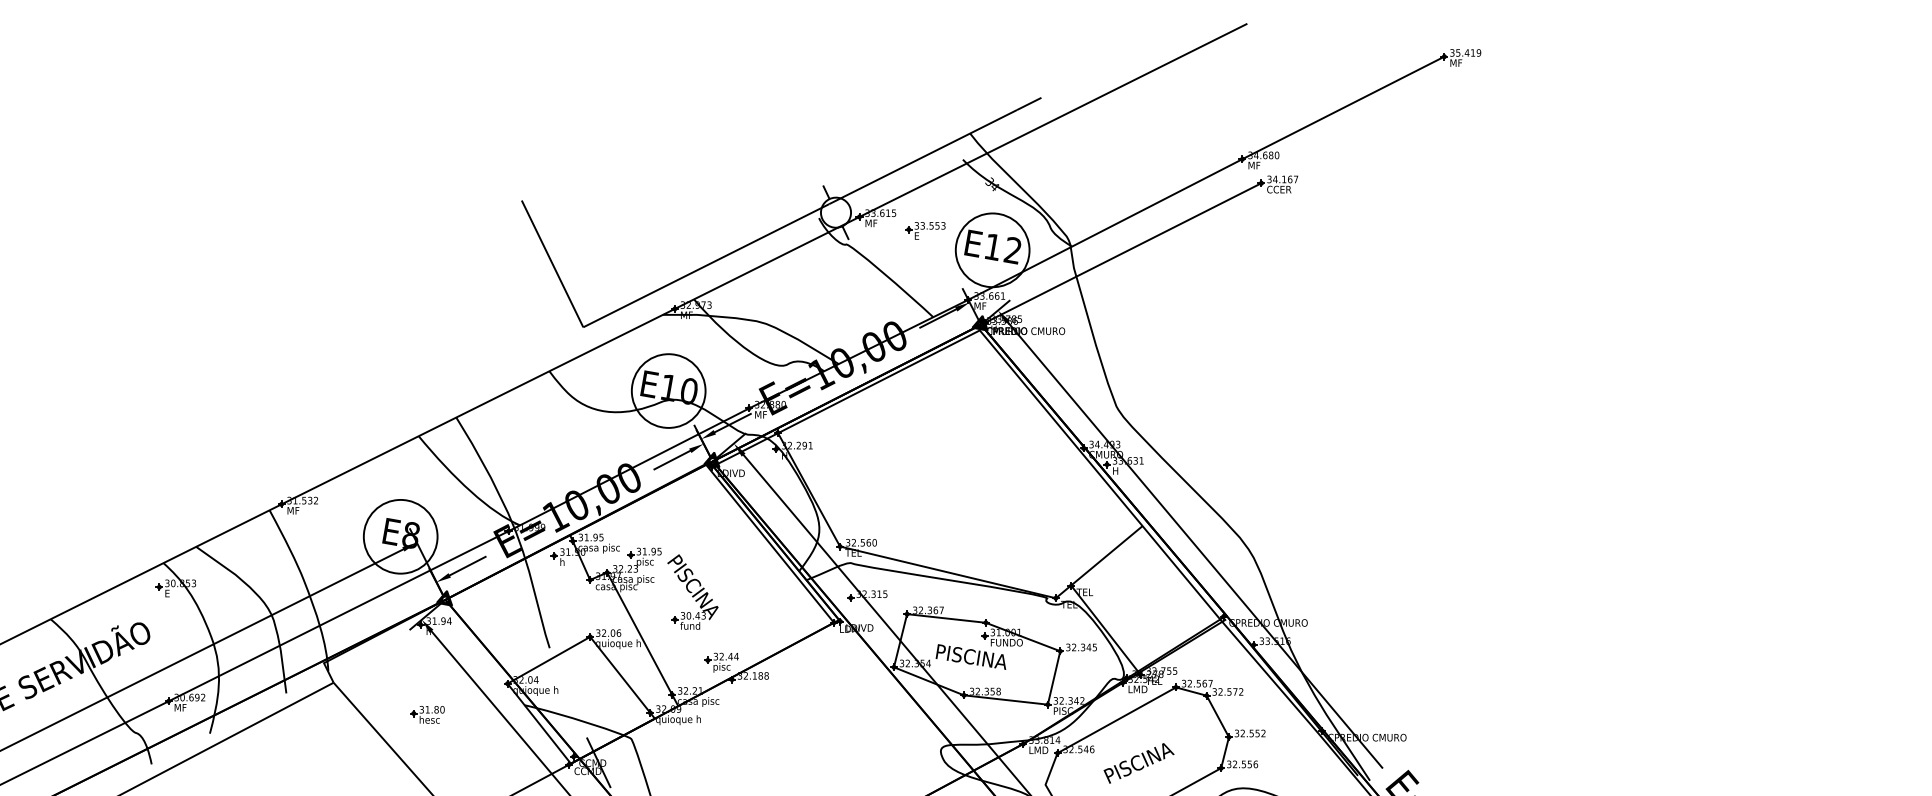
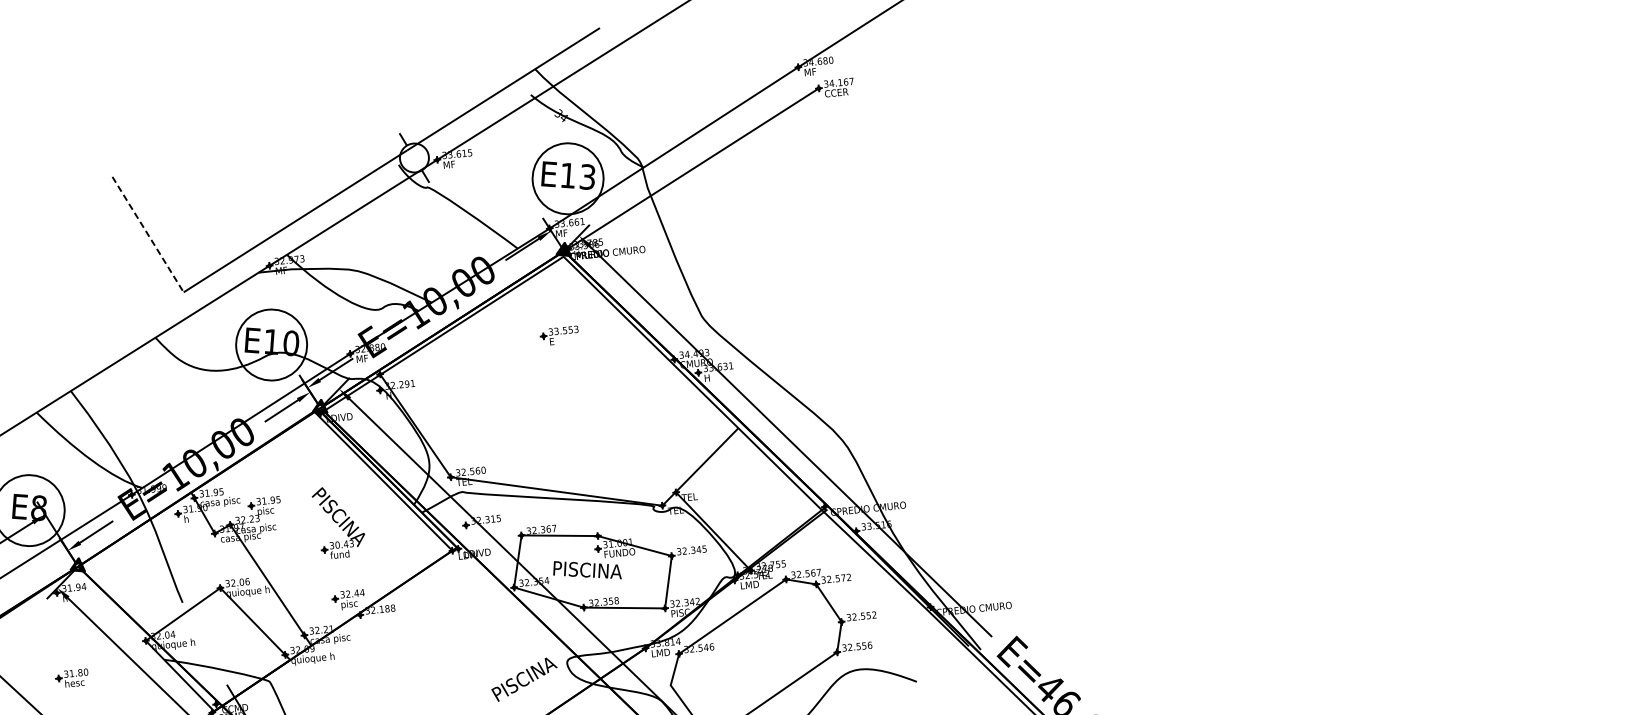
part: (925, 230) -> (559, 335), moved
text: (1012, 250) -> (587, 177), E12 -> E13
line: (552, 264) -> (148, 235), solid -> dashed
part: (692, 591) -> (338, 521), moved
text: (1138, 763) -> (524, 679), moved

